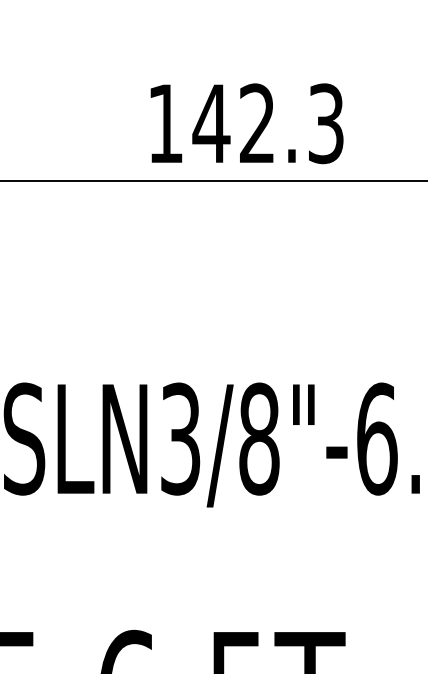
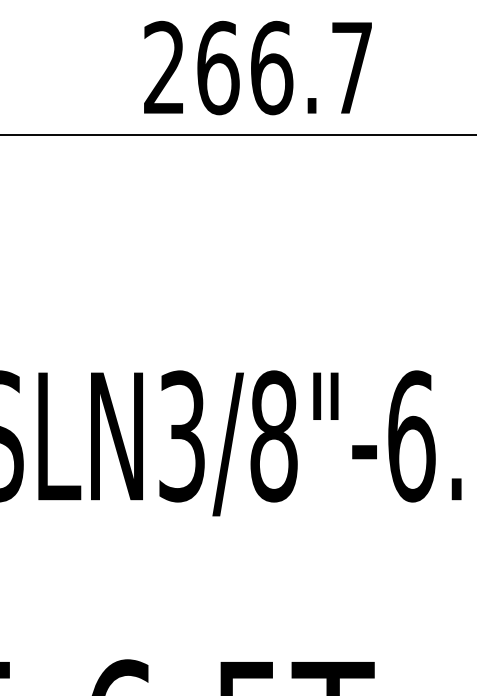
text: (245, 123) -> (257, 67), 142.3 -> 266.7

